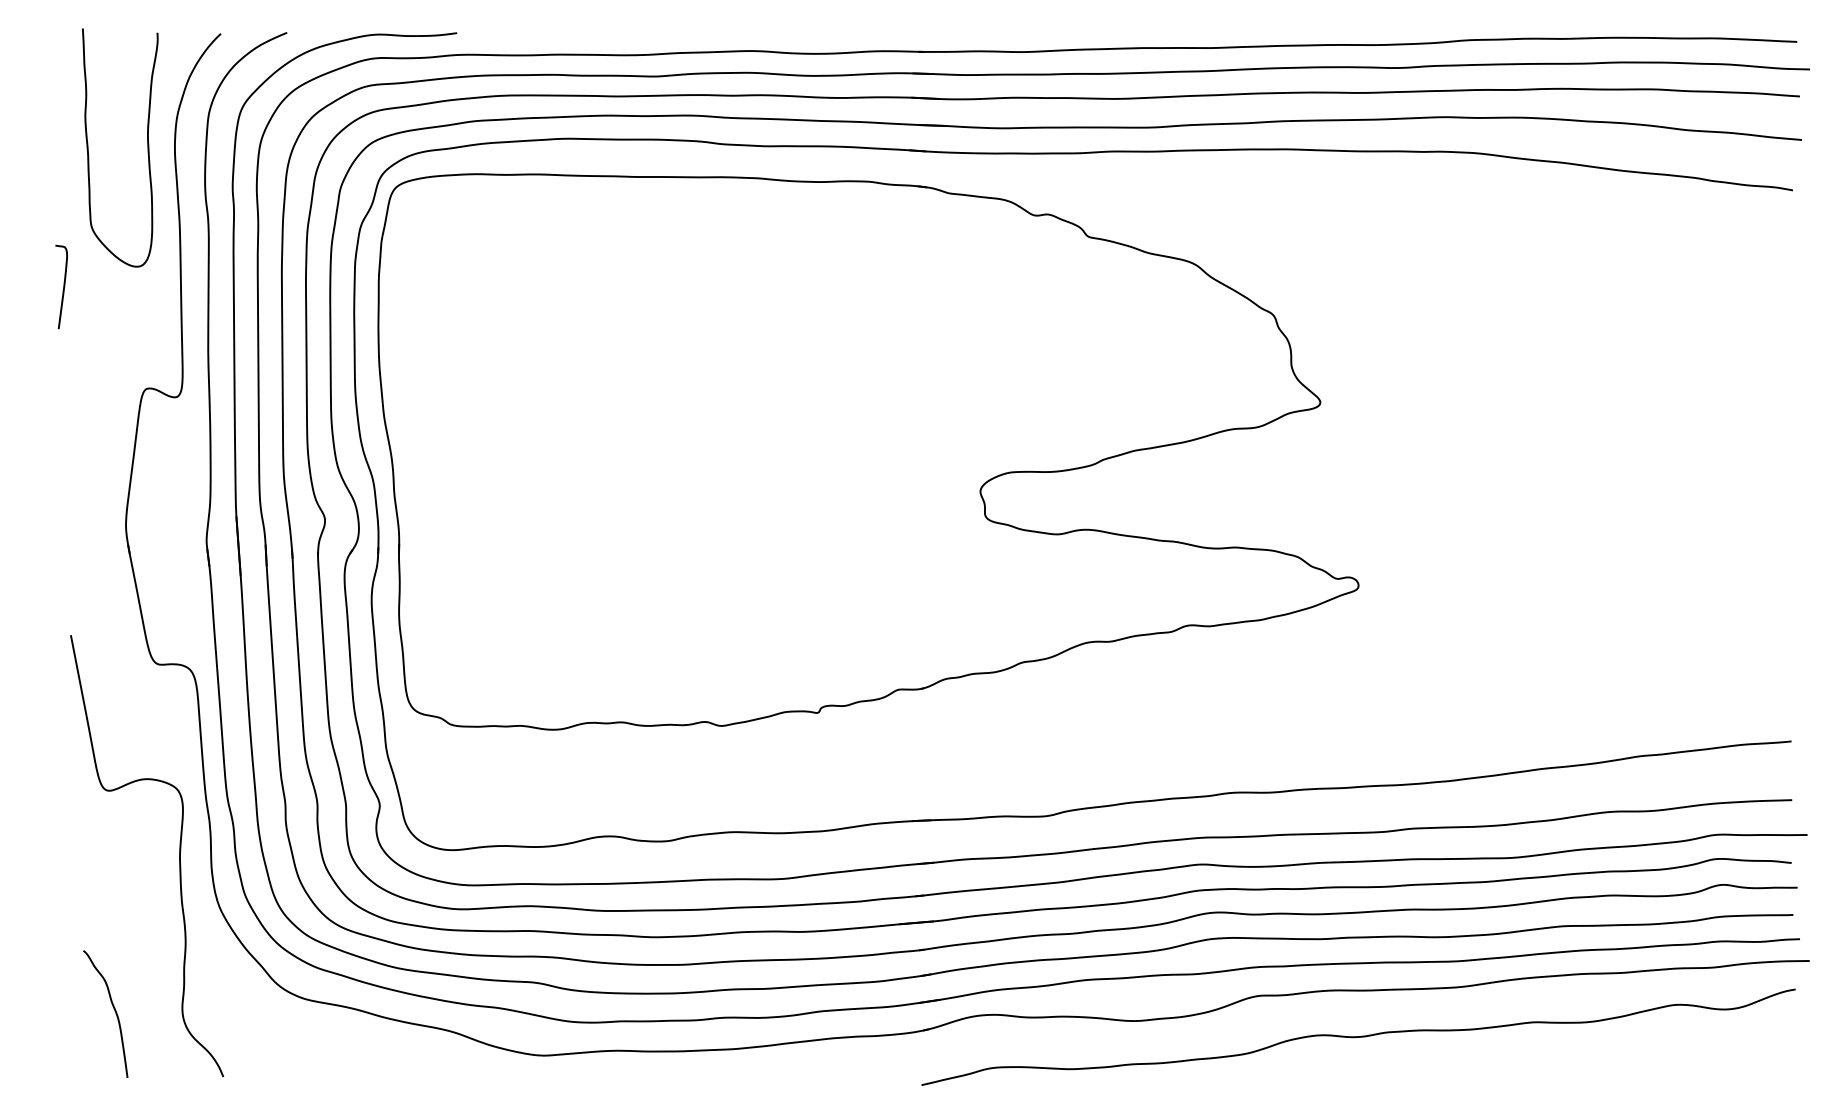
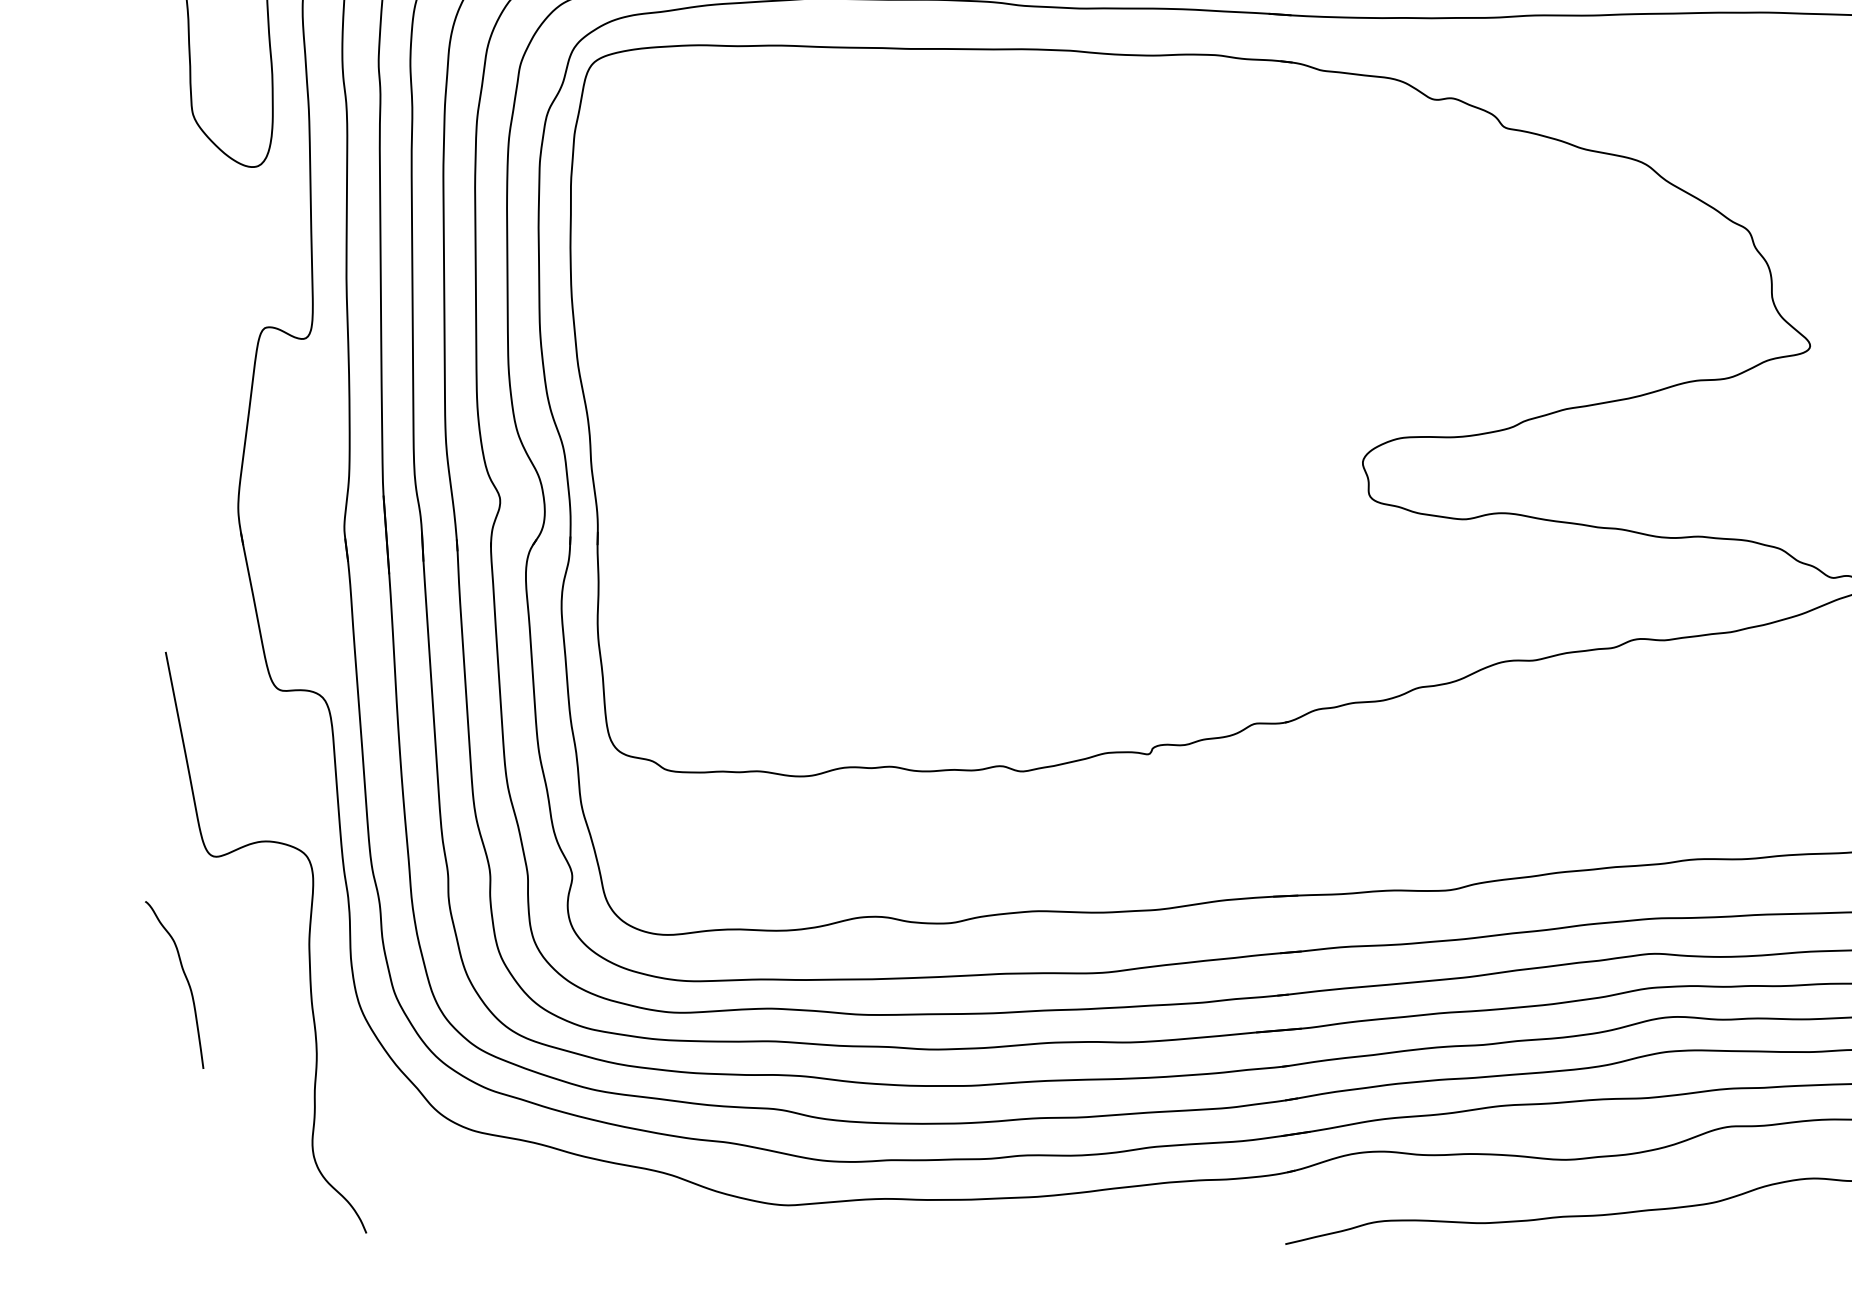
curve: (63, 286) -> (156, 193), removed
curve: (113, 1009) -> (184, 978), moved

